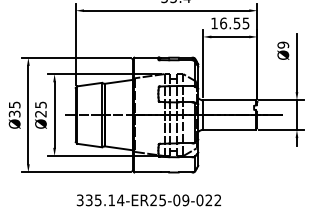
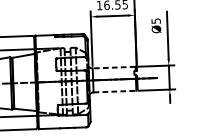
text: (282, 44) -> (155, 20), Ø9 -> Ø5
line: (229, 100) -> (114, 67), solid -> dashed
line: (230, 129) -> (115, 91), solid -> dashed

